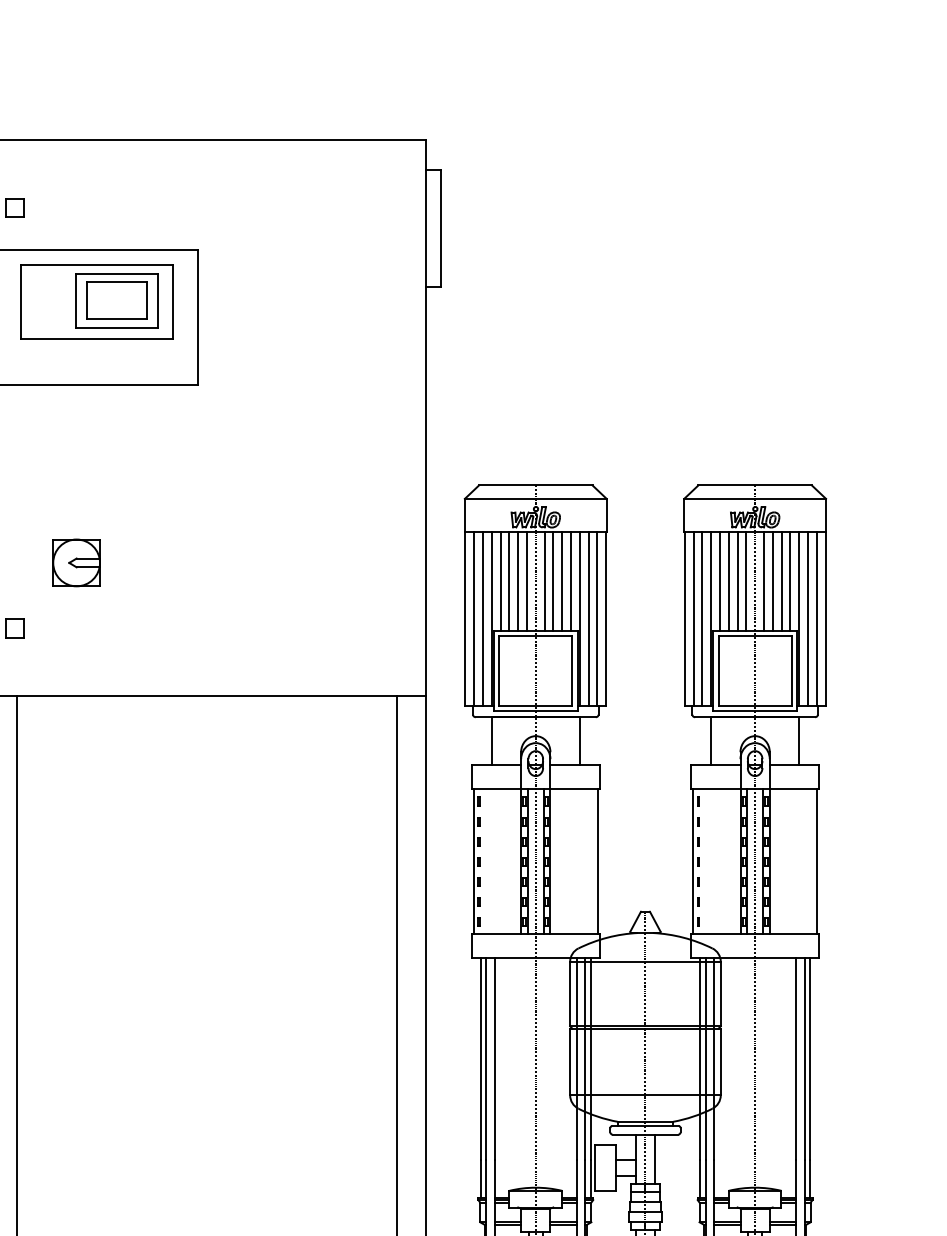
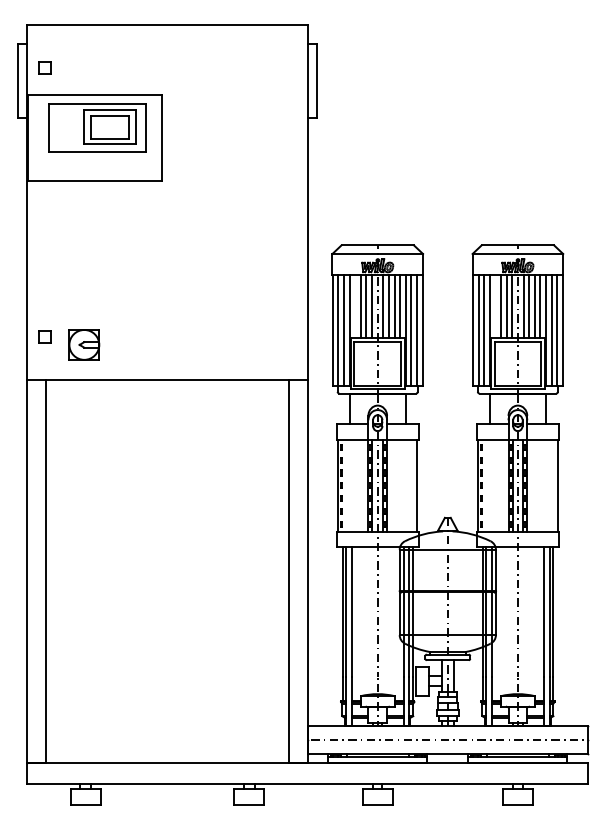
part: (76, 562) -> (84, 344), moved
line: (500, 581) -> (355, 306), removed
line: (720, 581) -> (495, 306), removed

